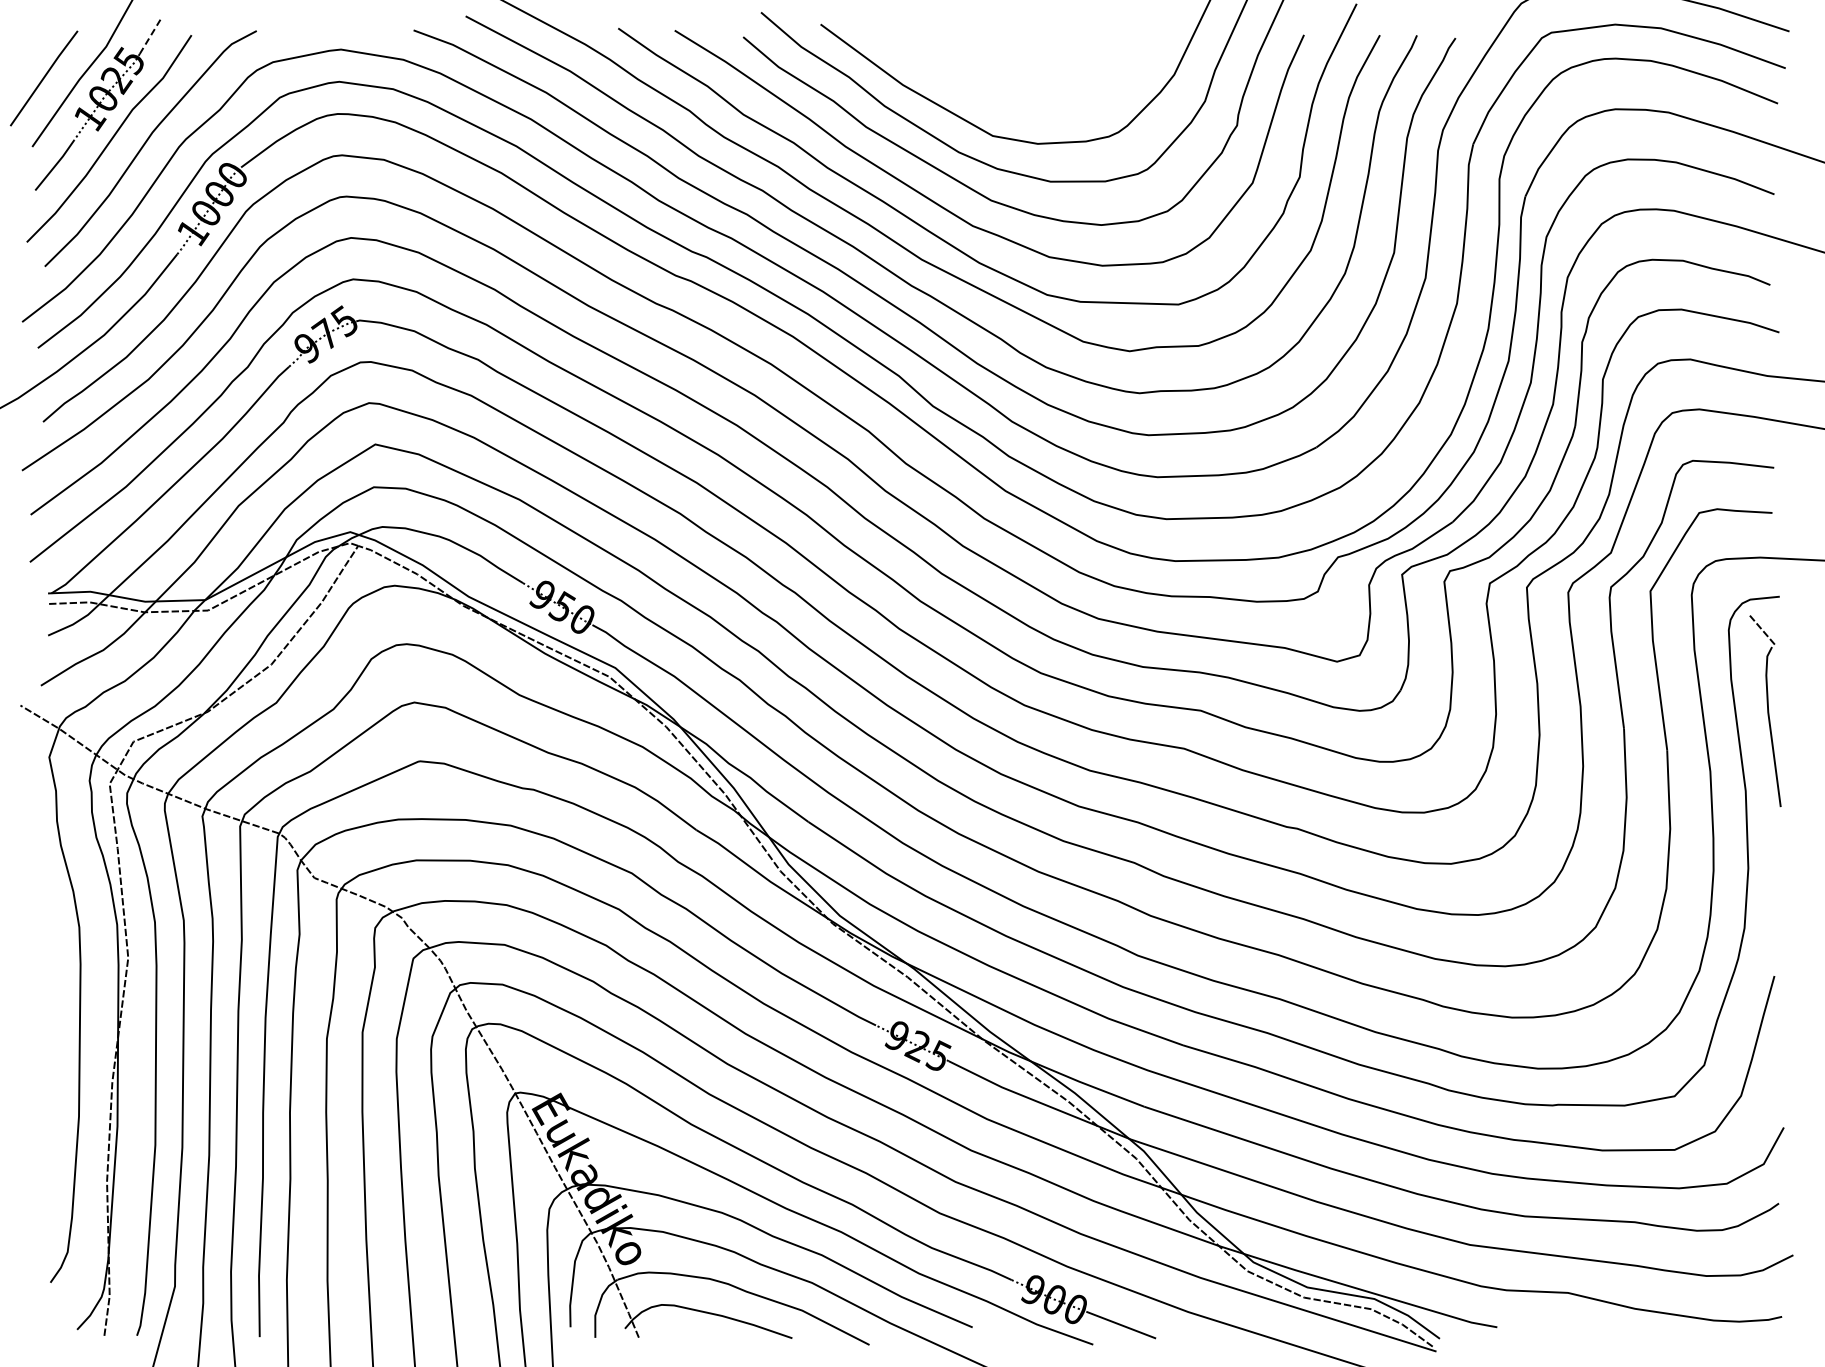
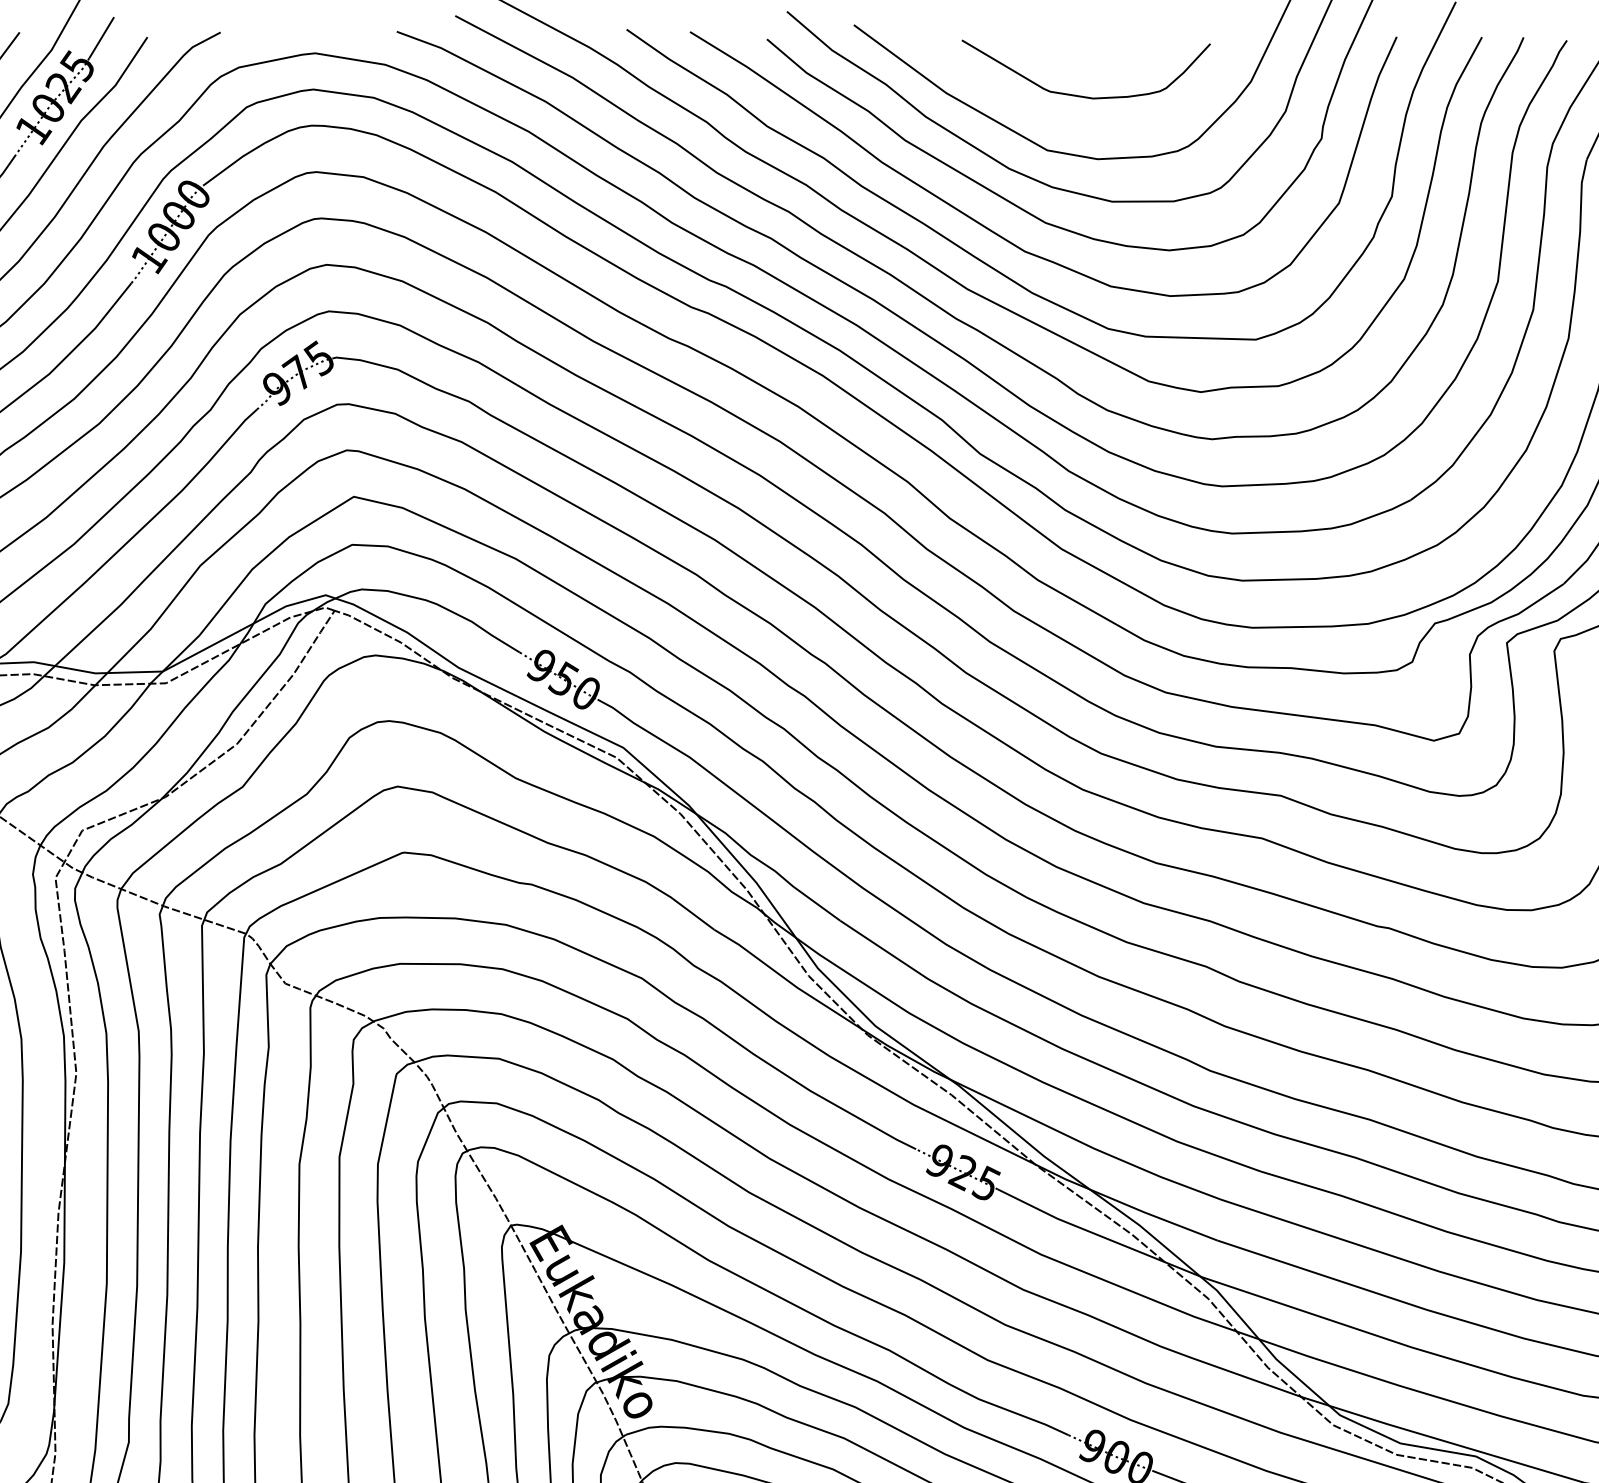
line: (151, 35) -> (102, 37), dashed -> solid
curve: (1026, 87) -> (1085, 95), added

